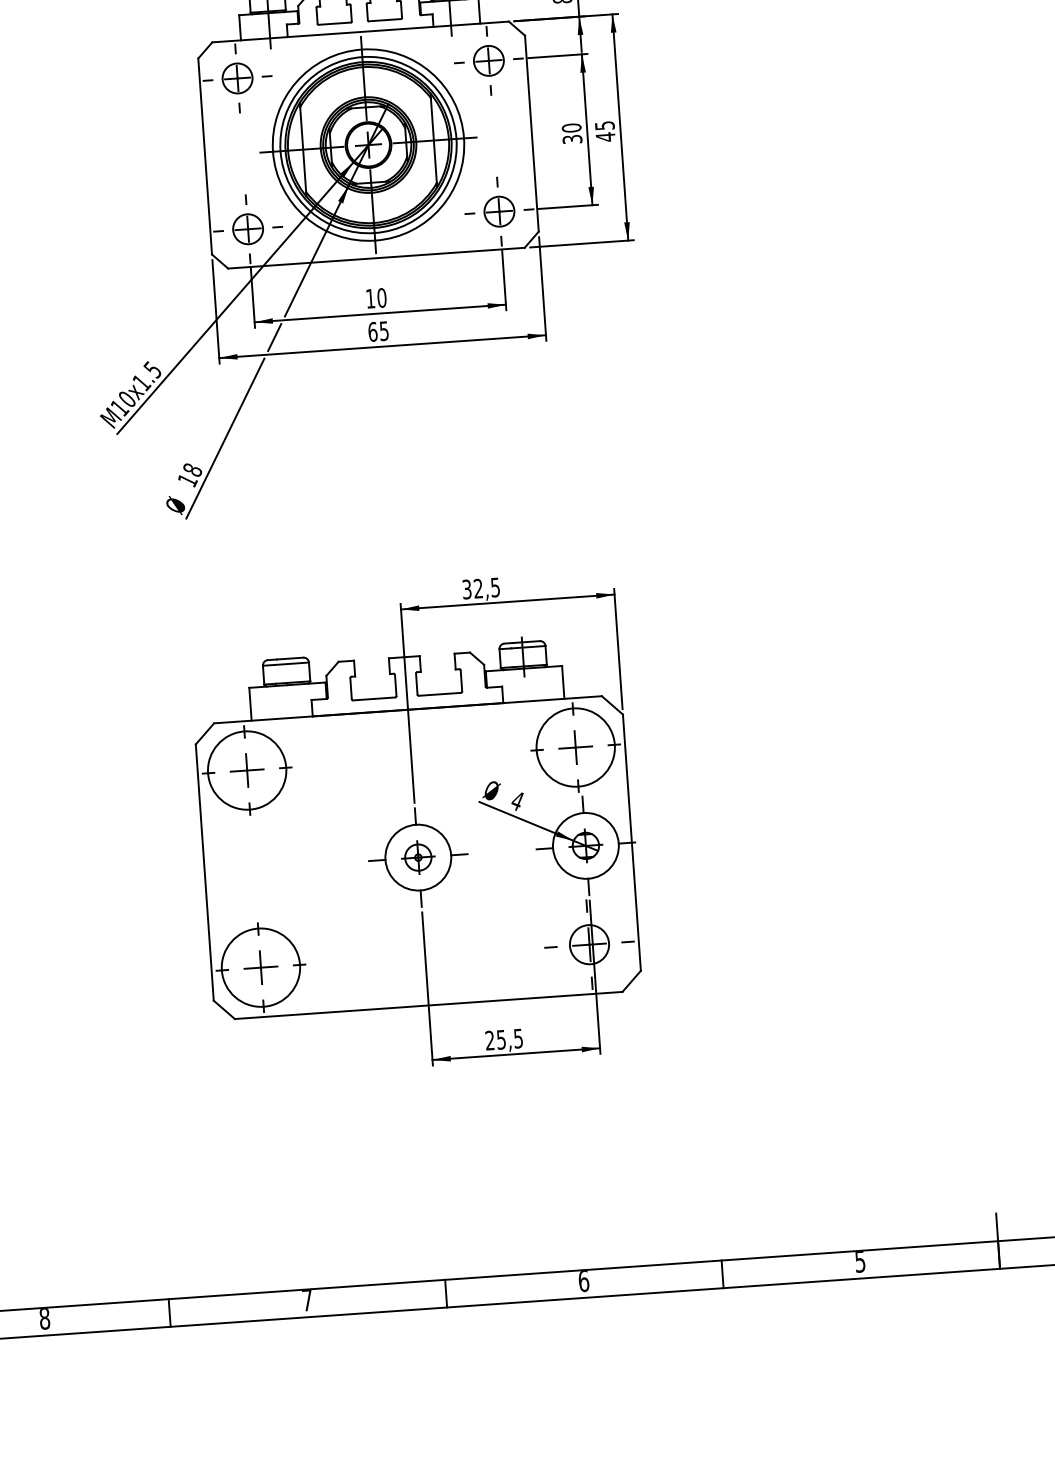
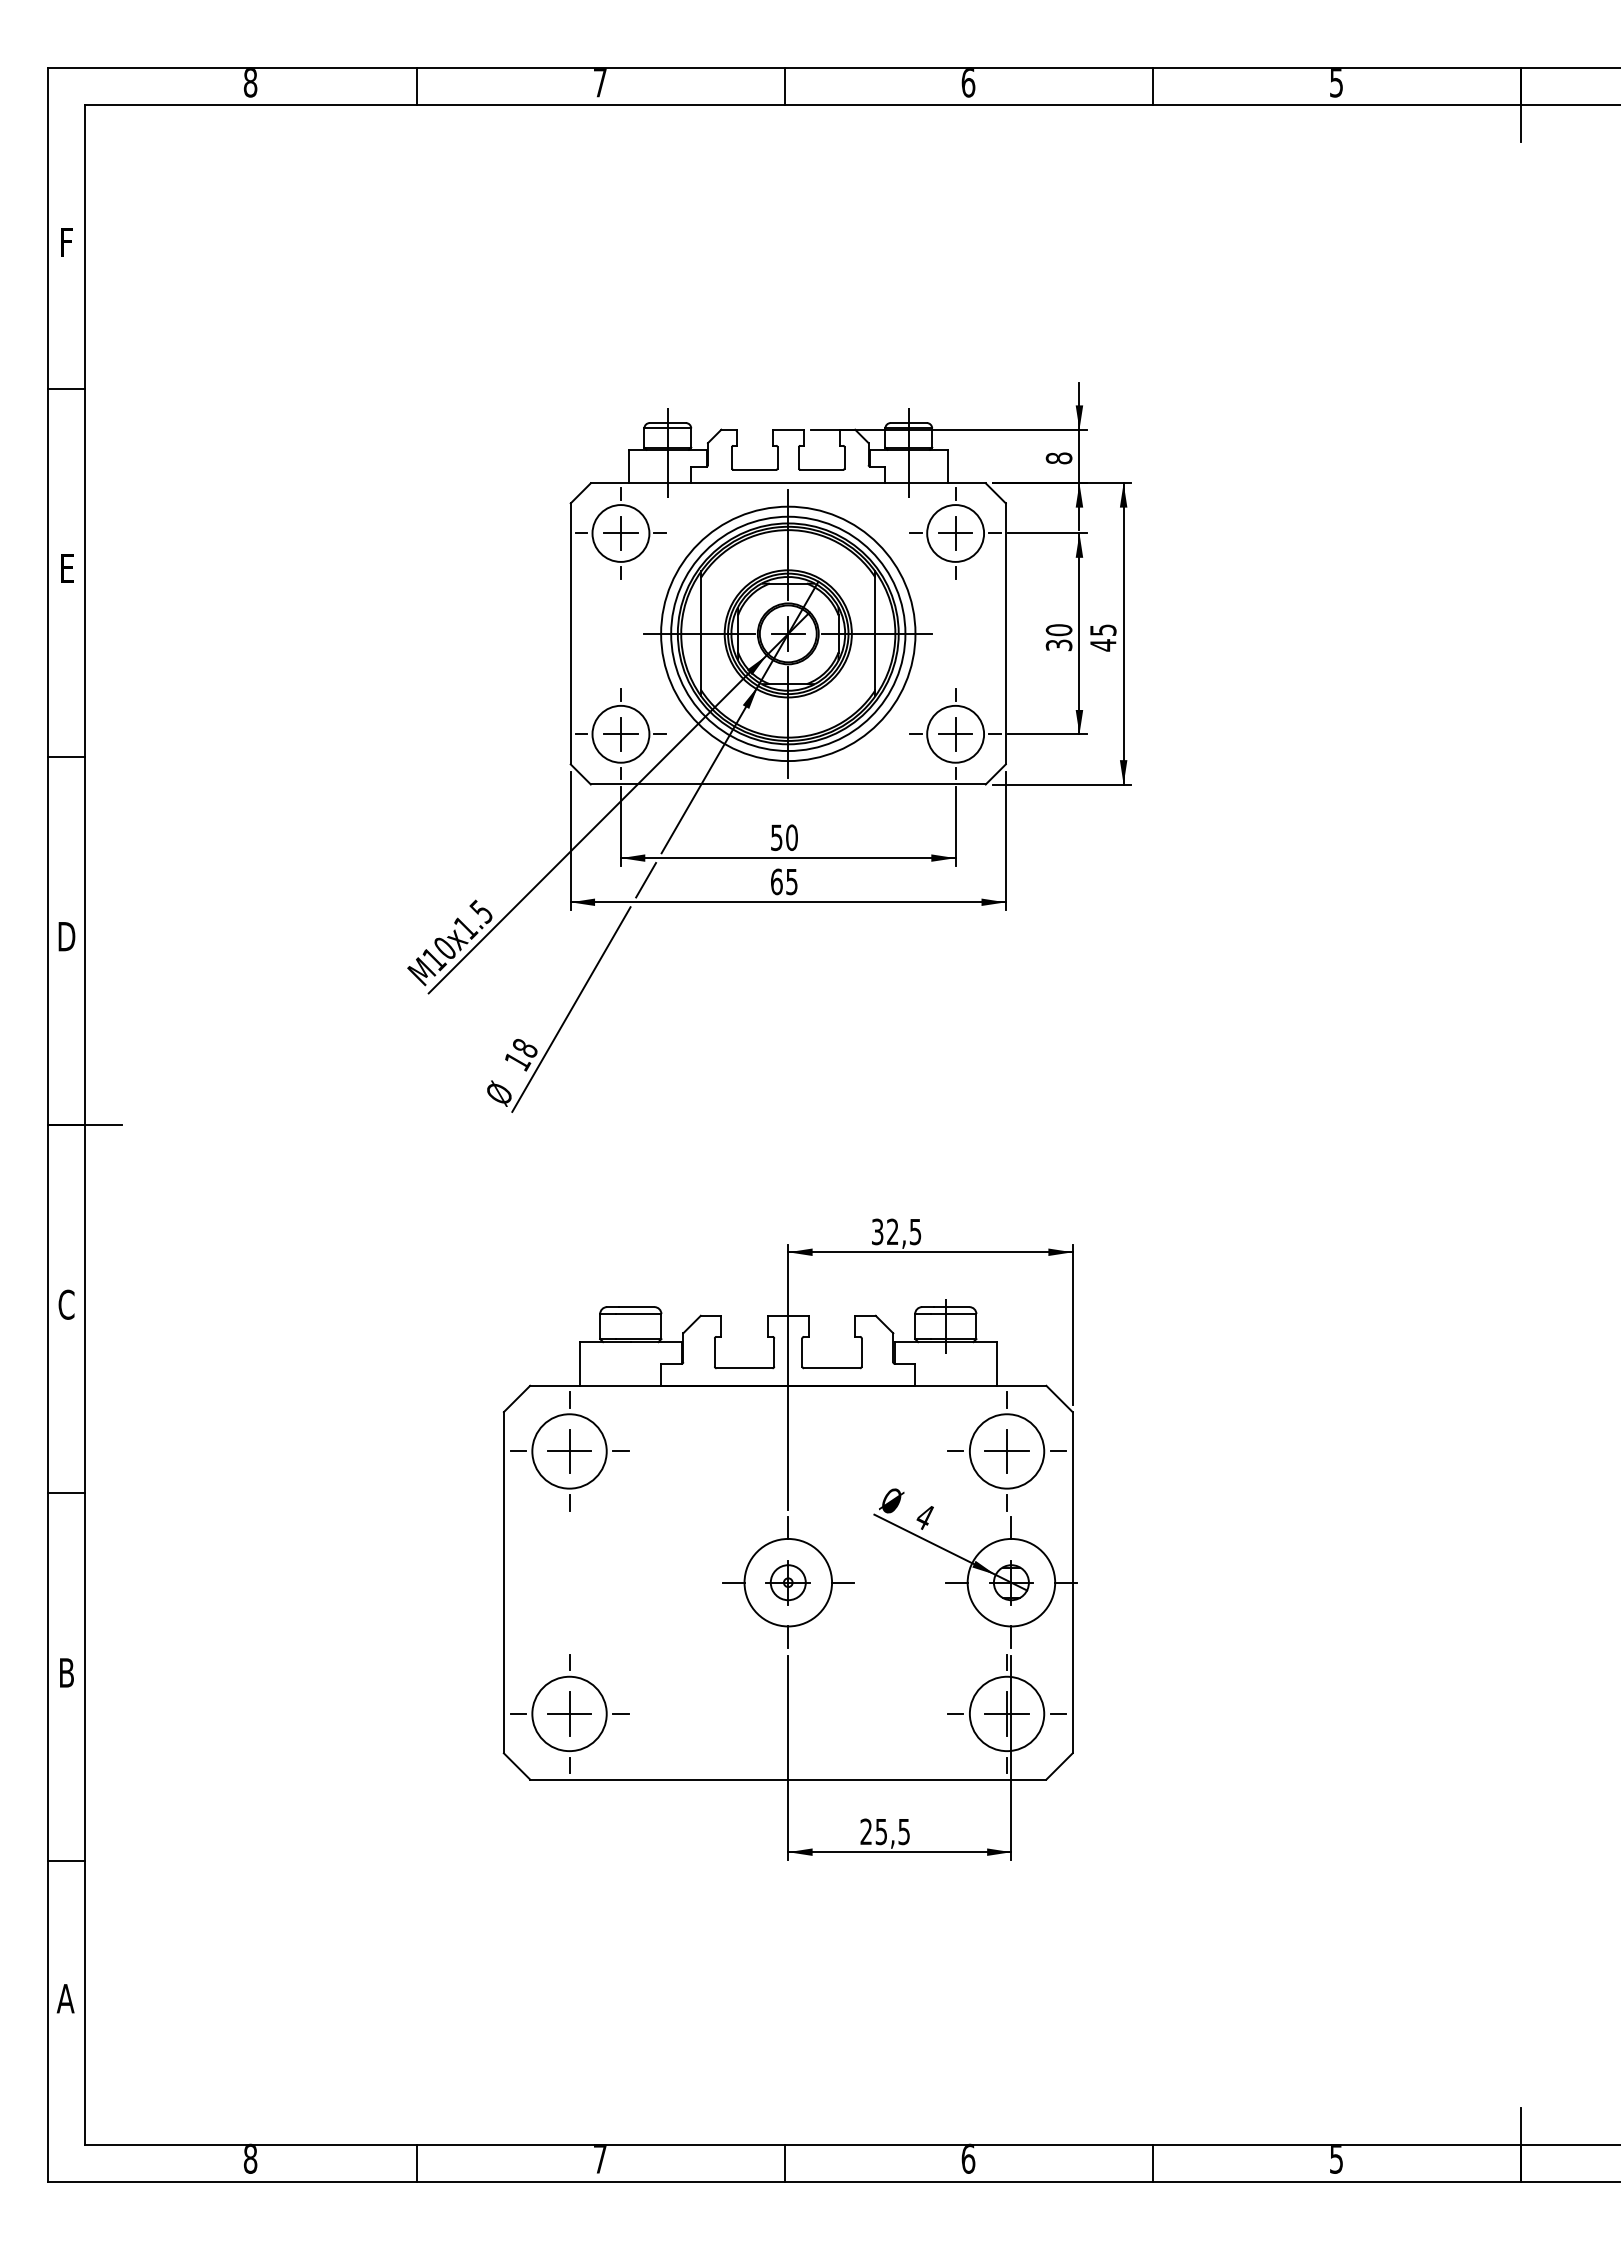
circle: (488, 60) -> (955, 533), size x1.43
circle: (237, 78) -> (620, 533), size x1.43
circle: (499, 211) -> (955, 733), size x1.43
circle: (247, 228) -> (620, 733), size x1.43
text: (370, 298) -> (776, 837), 10 -> 50
circle: (575, 747) -> (1006, 1451), size x0.71
circle: (247, 770) -> (569, 1451), size x0.71
circle: (589, 944) -> (1006, 1713), size x1.43
circle: (260, 967) -> (569, 1713), size x0.71

